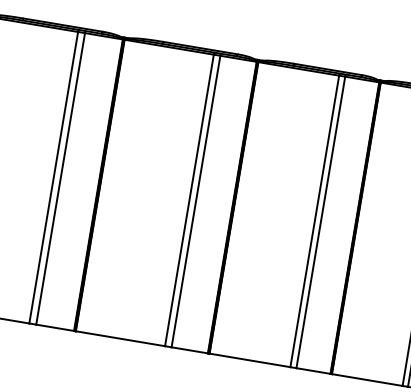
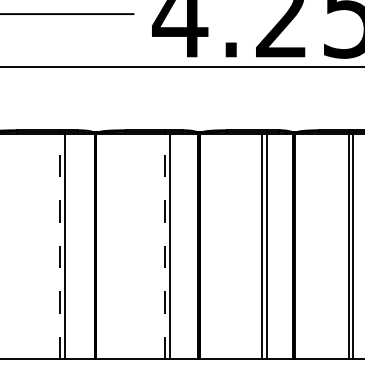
line: (53, 177) -> (59, 246), solid -> dashed
line: (189, 200) -> (165, 246), solid -> dashed

